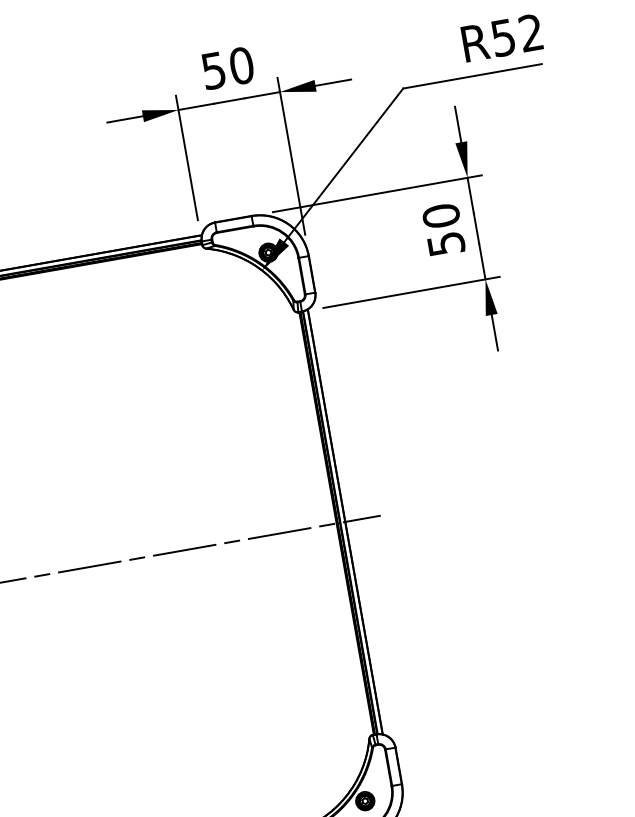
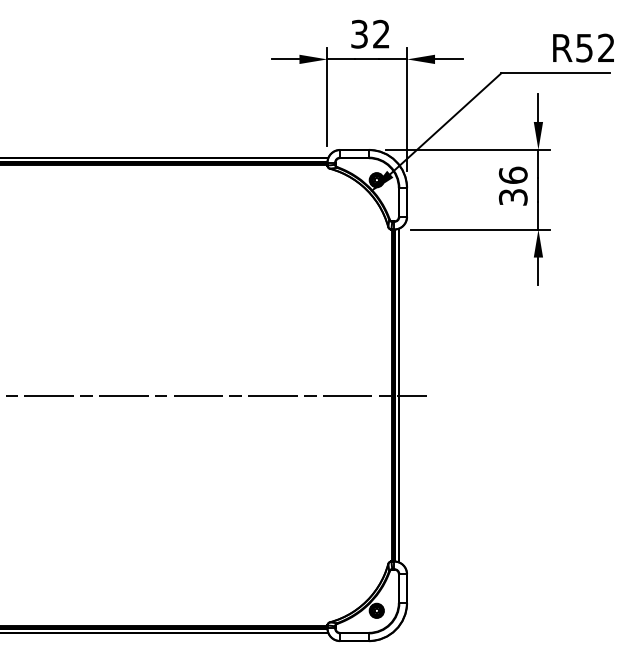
text: (228, 67) -> (371, 33), 50 -> 32
text: (442, 229) -> (512, 185), 50 -> 36

